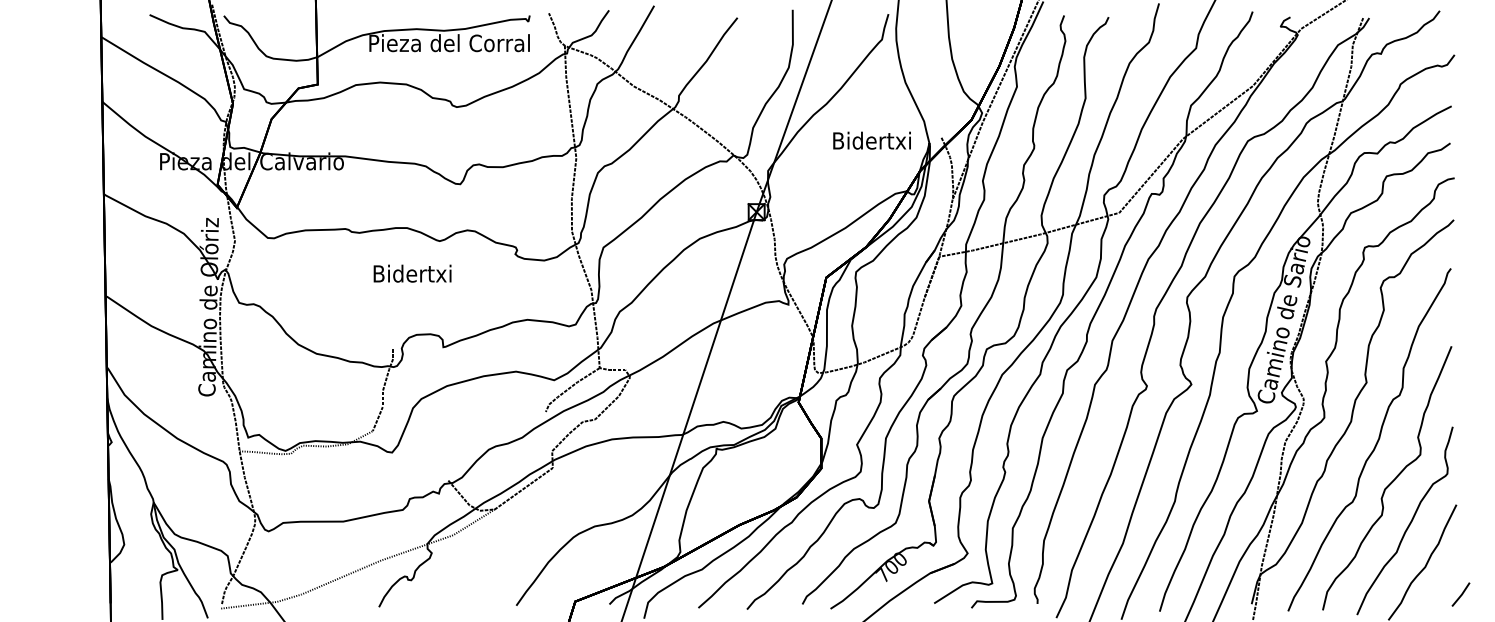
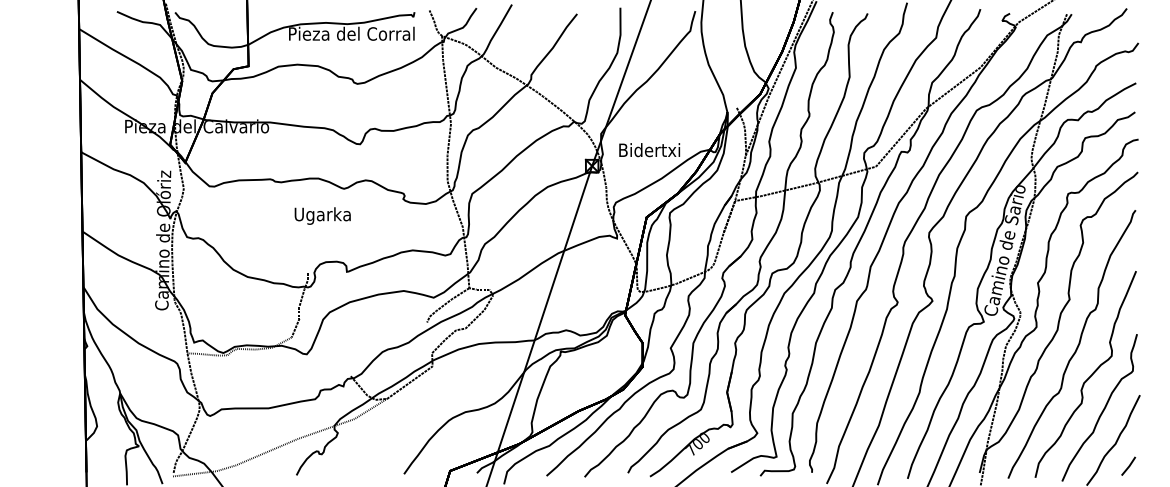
text: (871, 140) -> (649, 149), moved
text: (412, 275) -> (322, 215), Bidertxi -> Ugarka
line: (1460, 594) -> (1128, 466), moved

